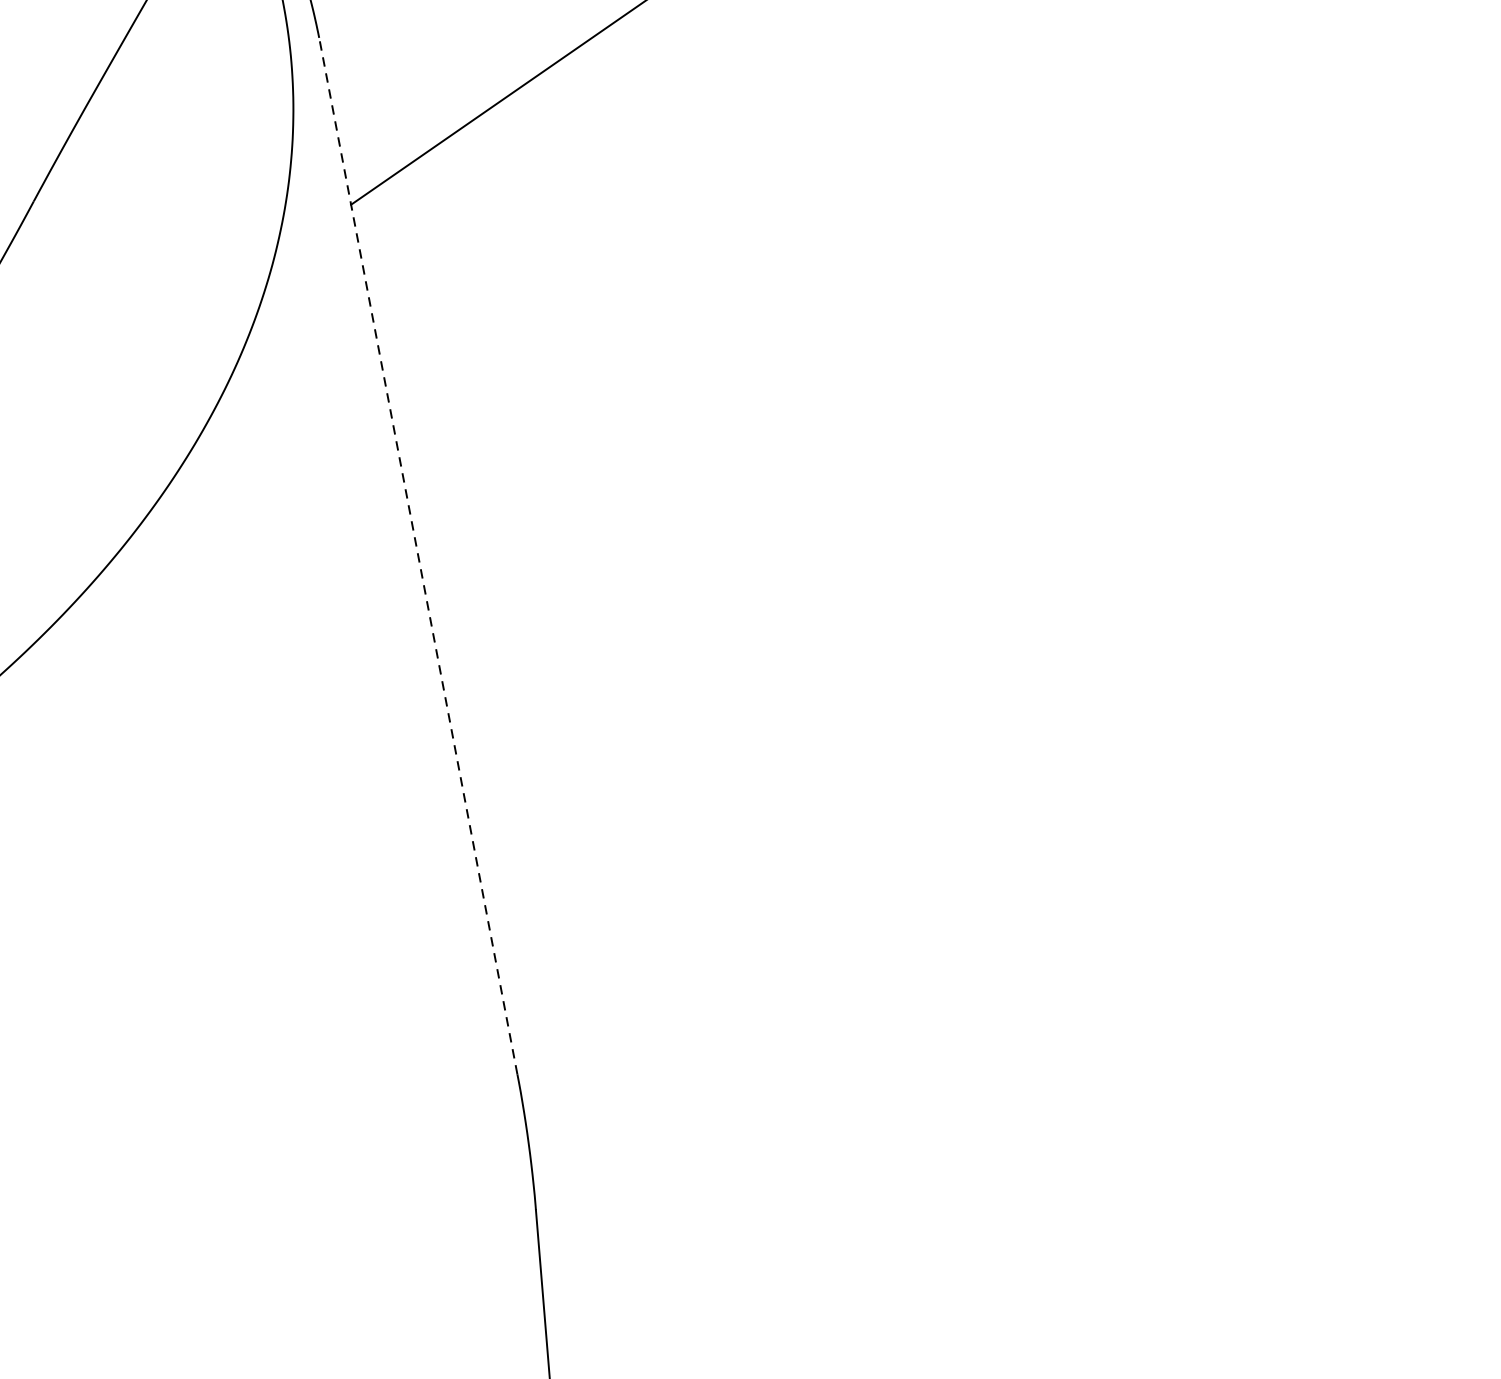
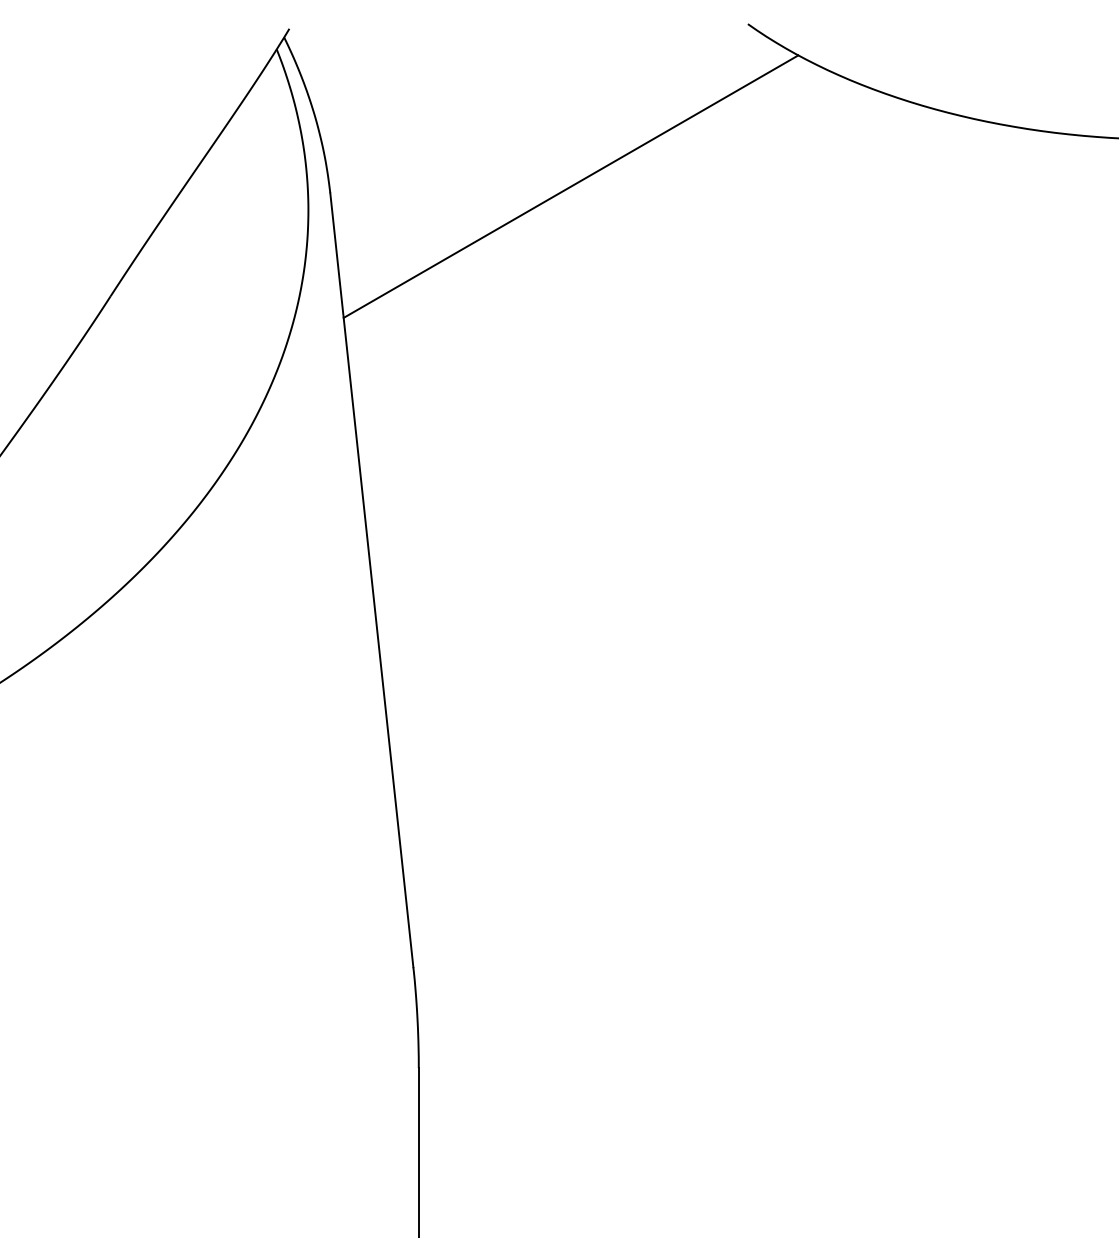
line: (417, 555) -> (371, 579), dashed -> solid

